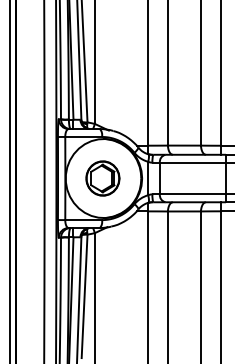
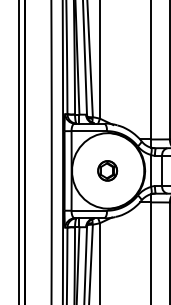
part: (102, 178) -> (107, 170), size x0.6

